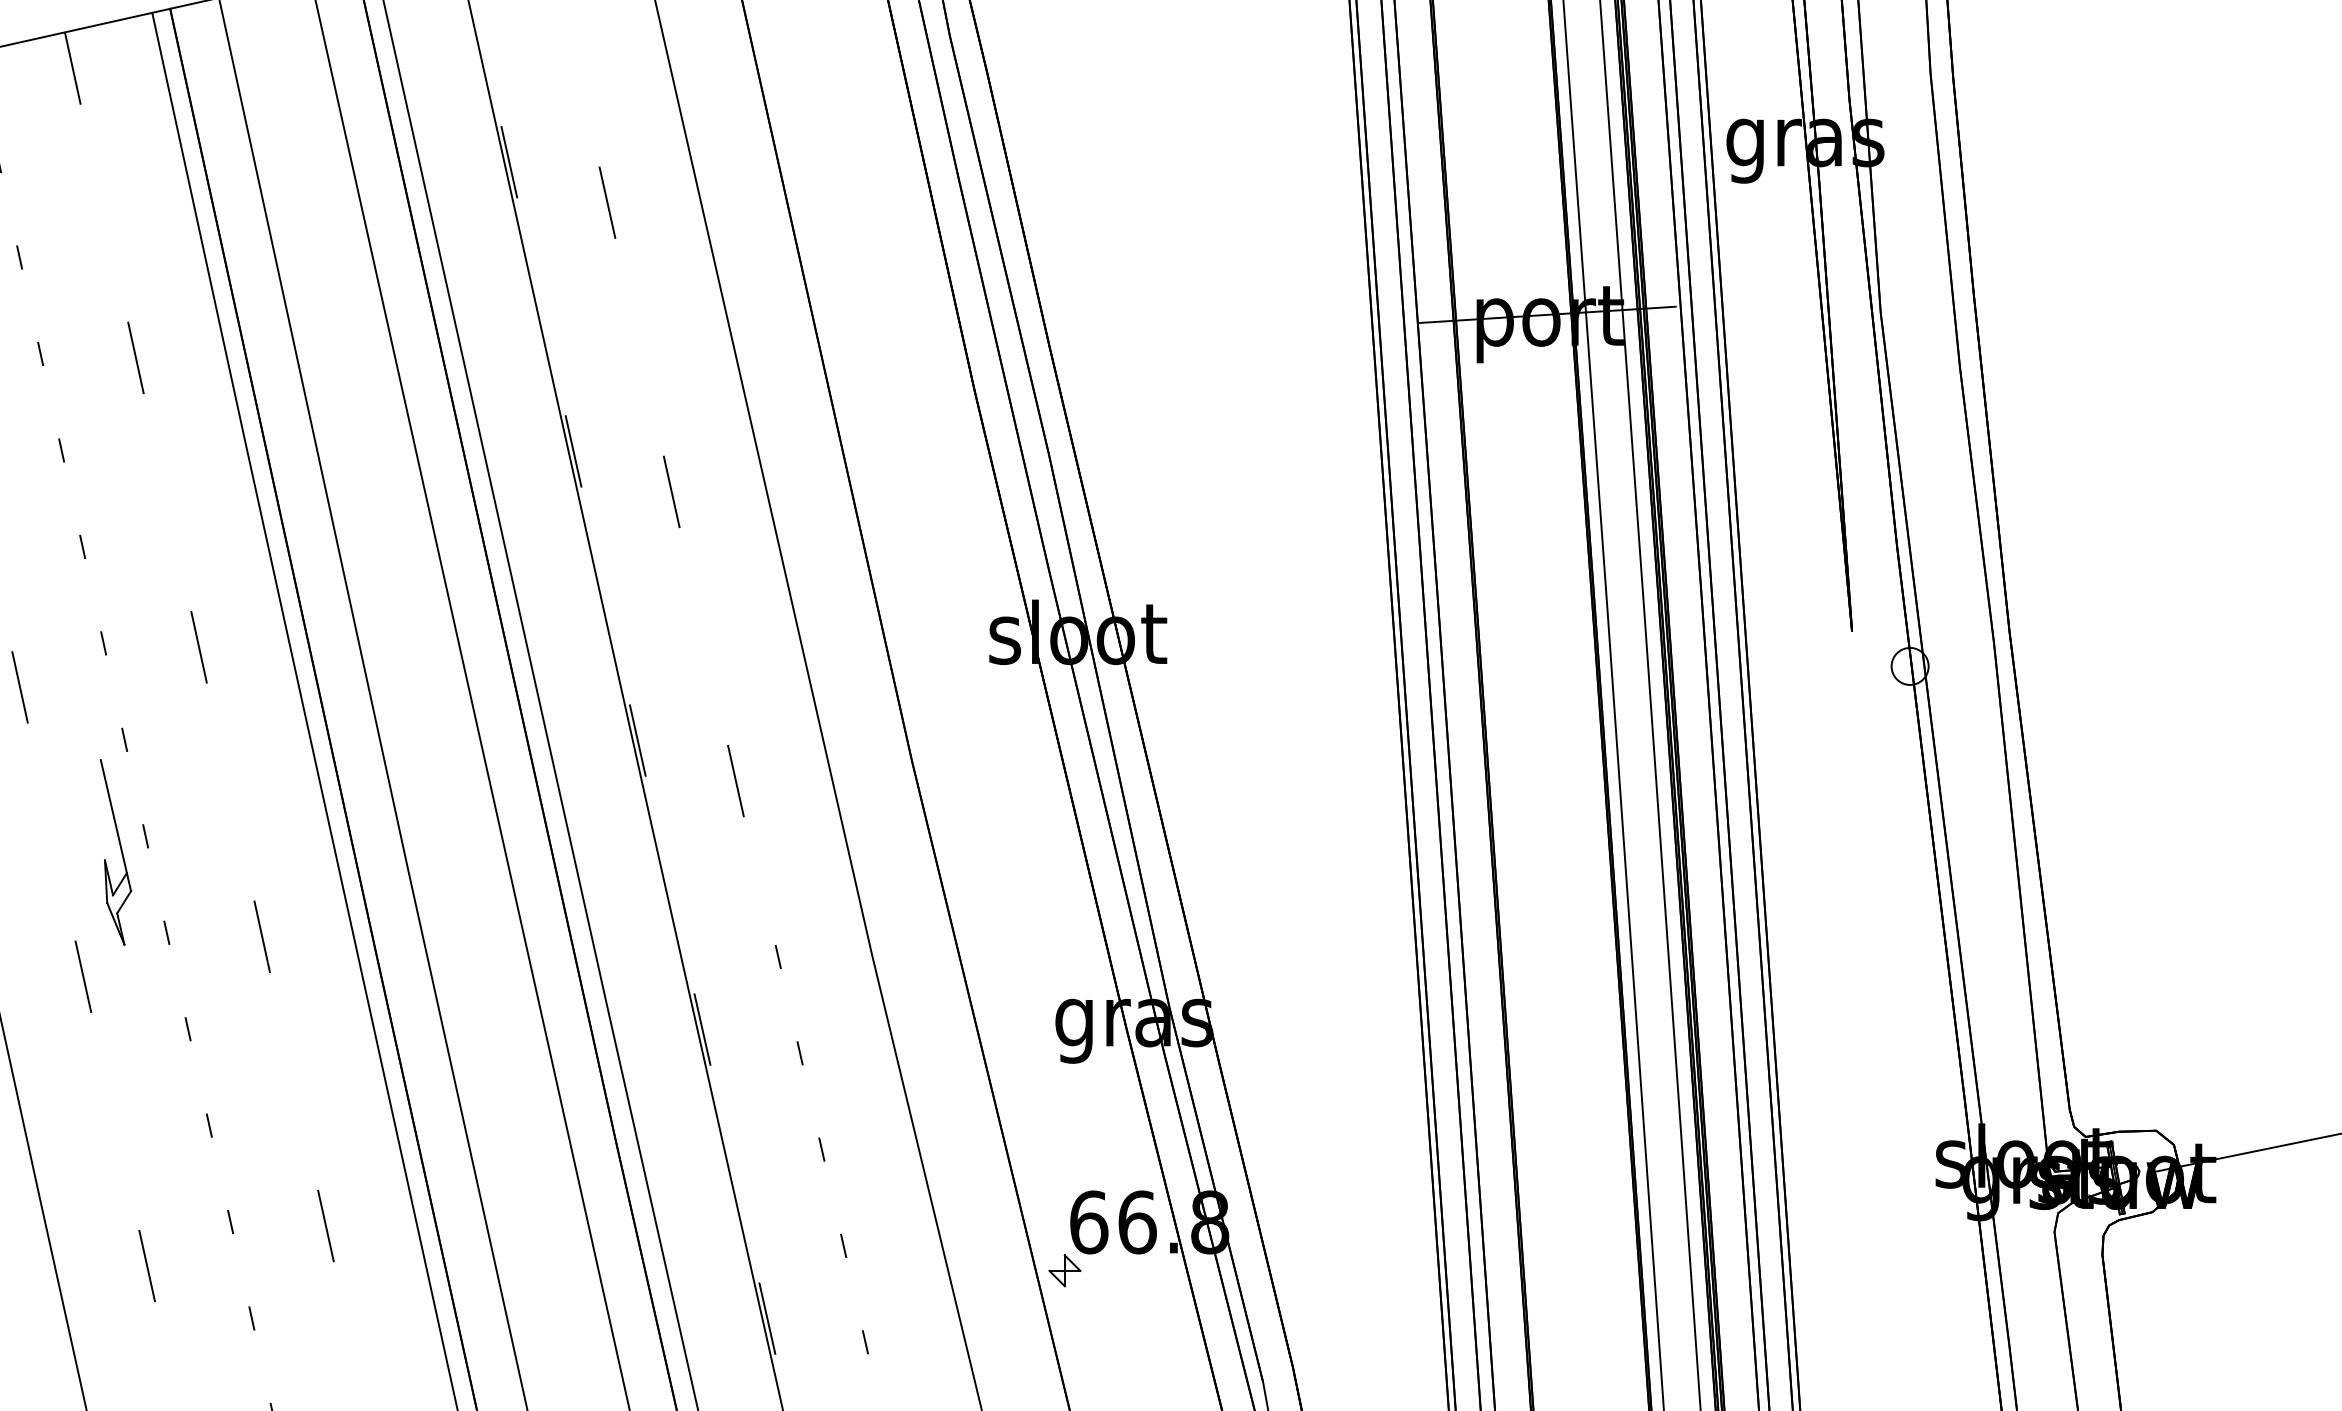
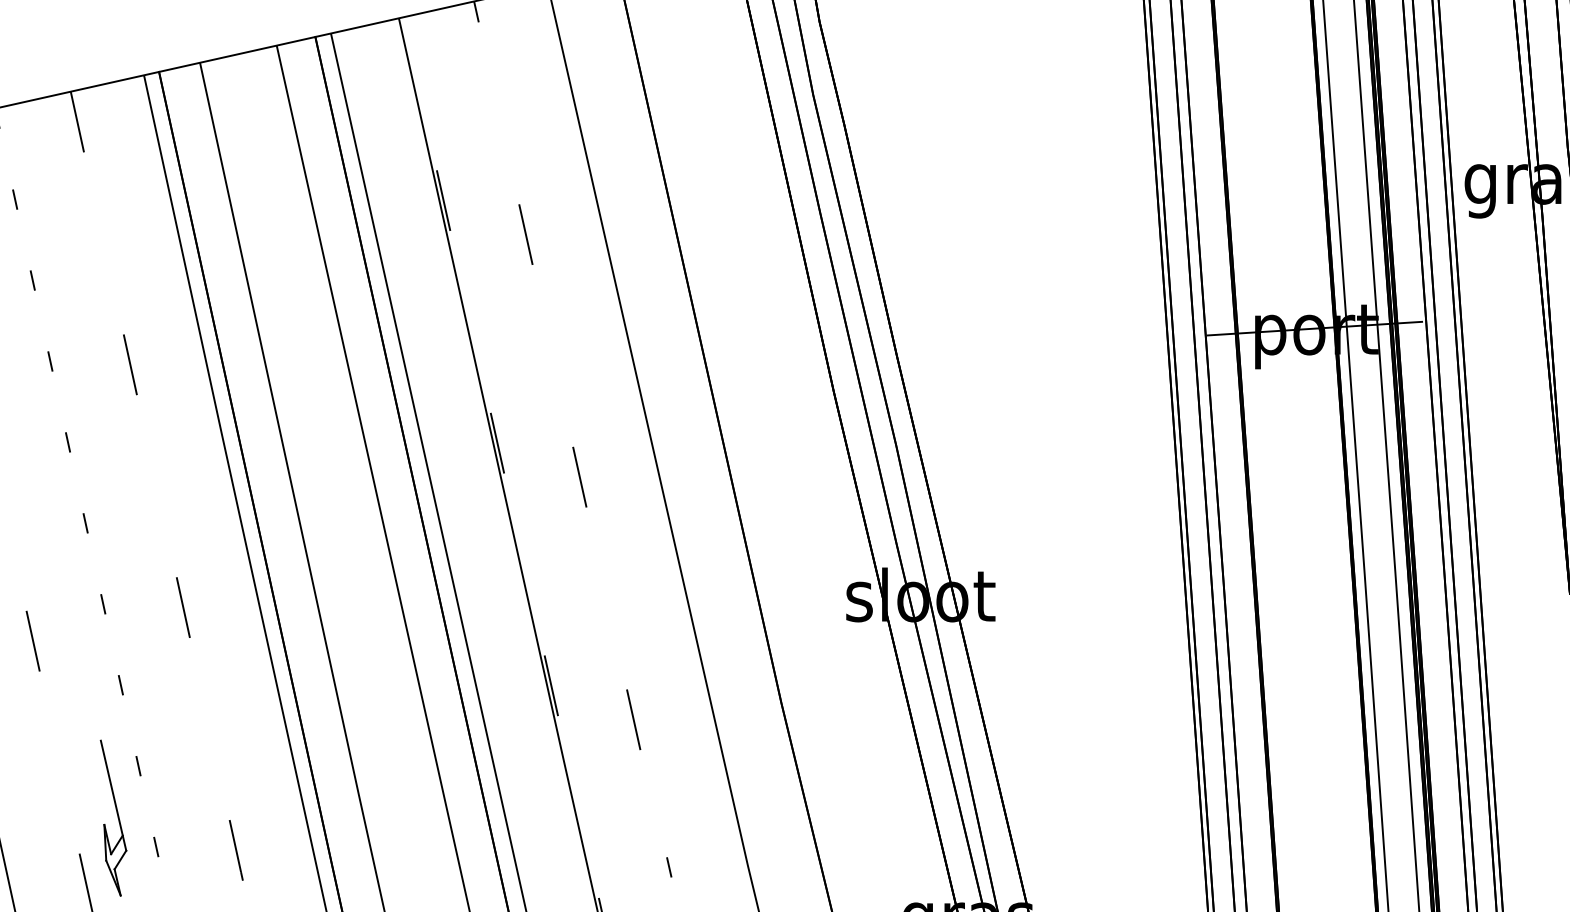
part: (115, 852) -> (113, 818), moved

